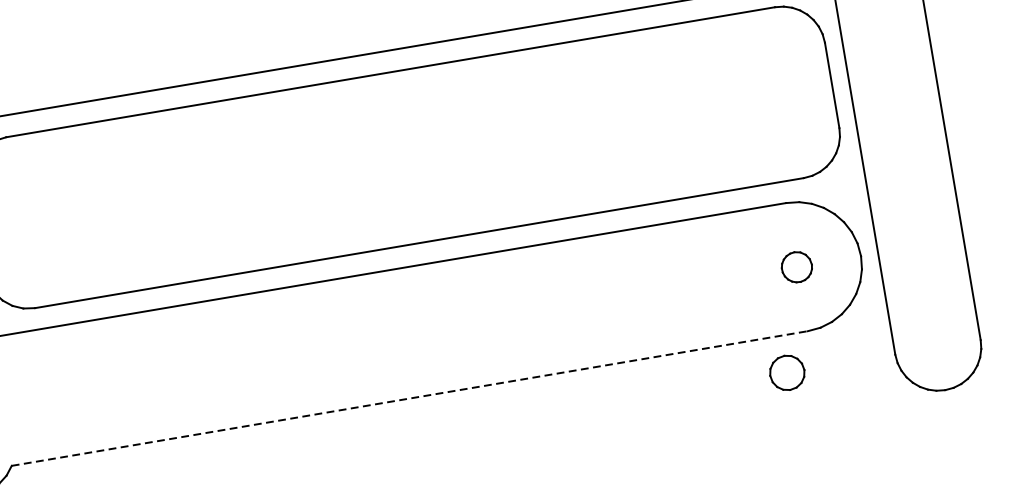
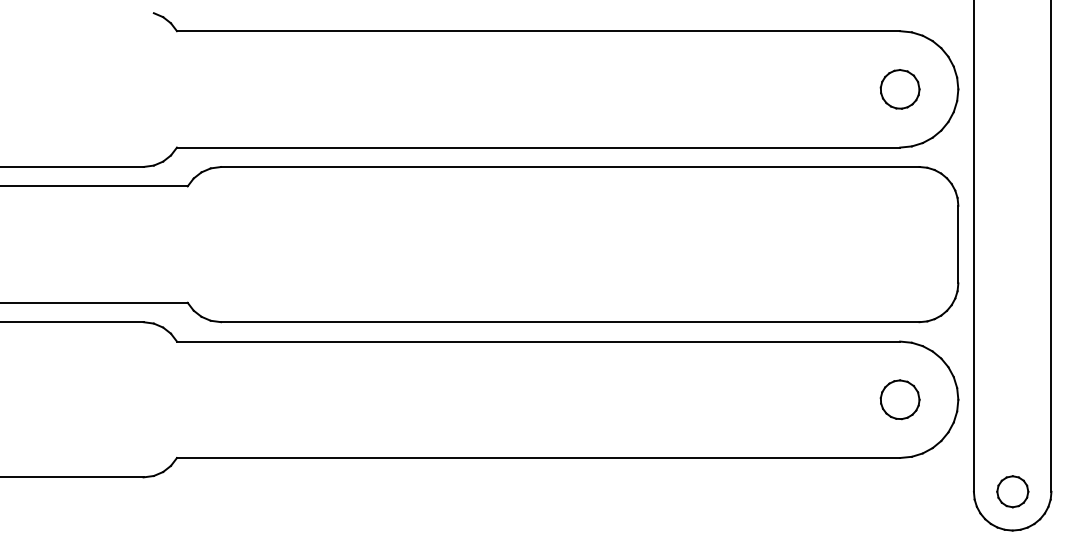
part: (796, 266) -> (899, 399), size x1.43
part: (786, 372) -> (1012, 491), moved
line: (409, 398) -> (538, 457), dashed -> solid

